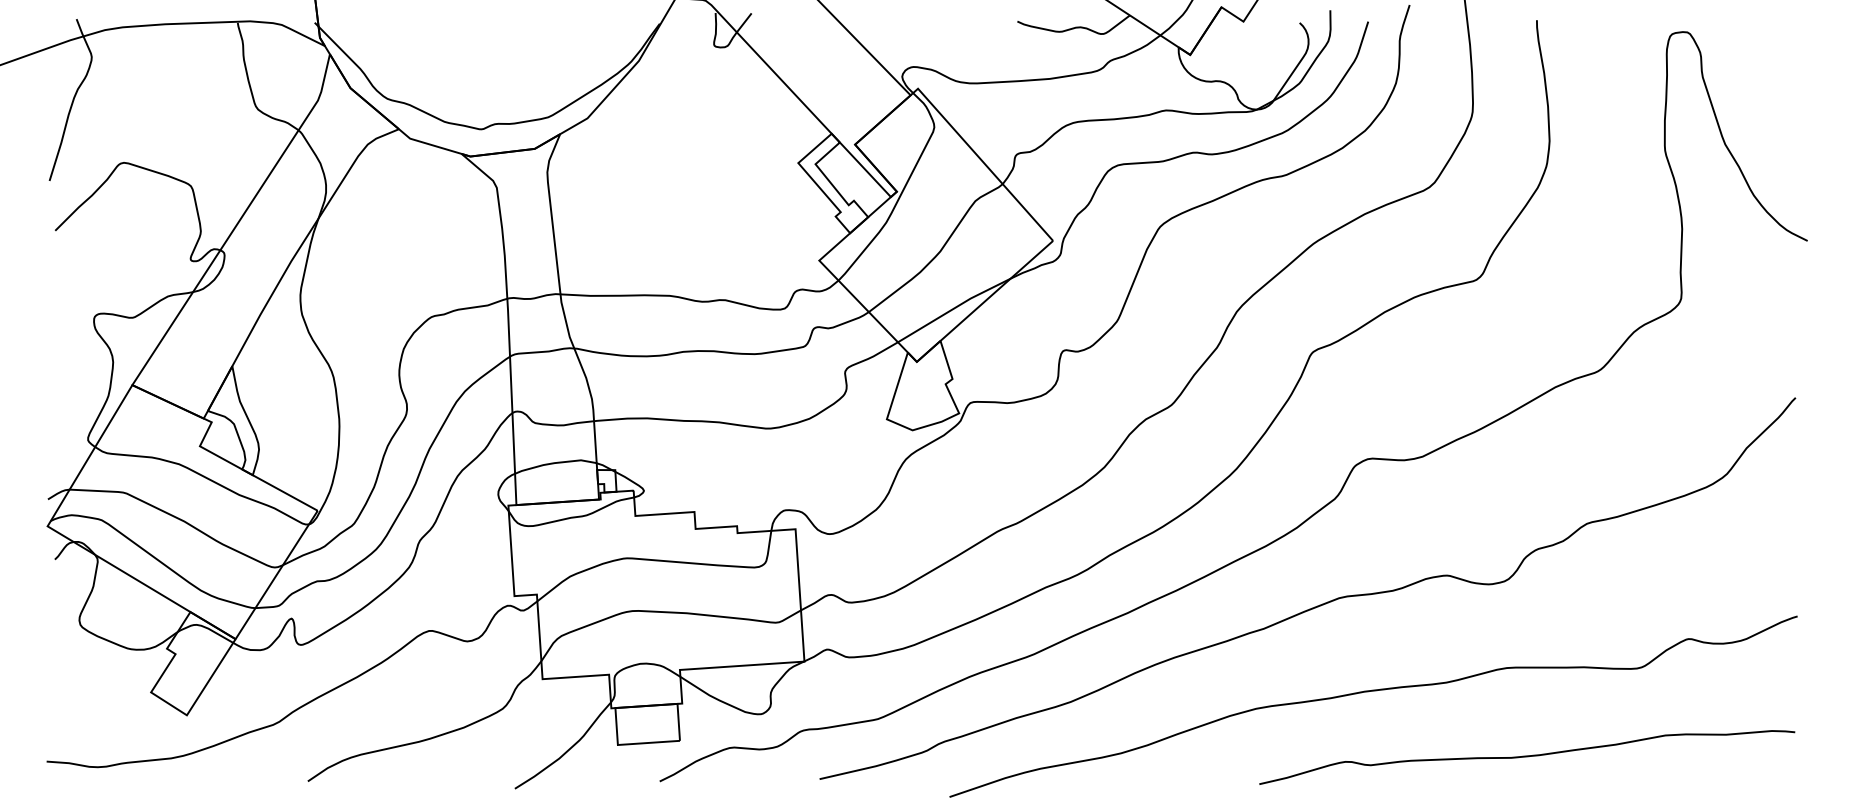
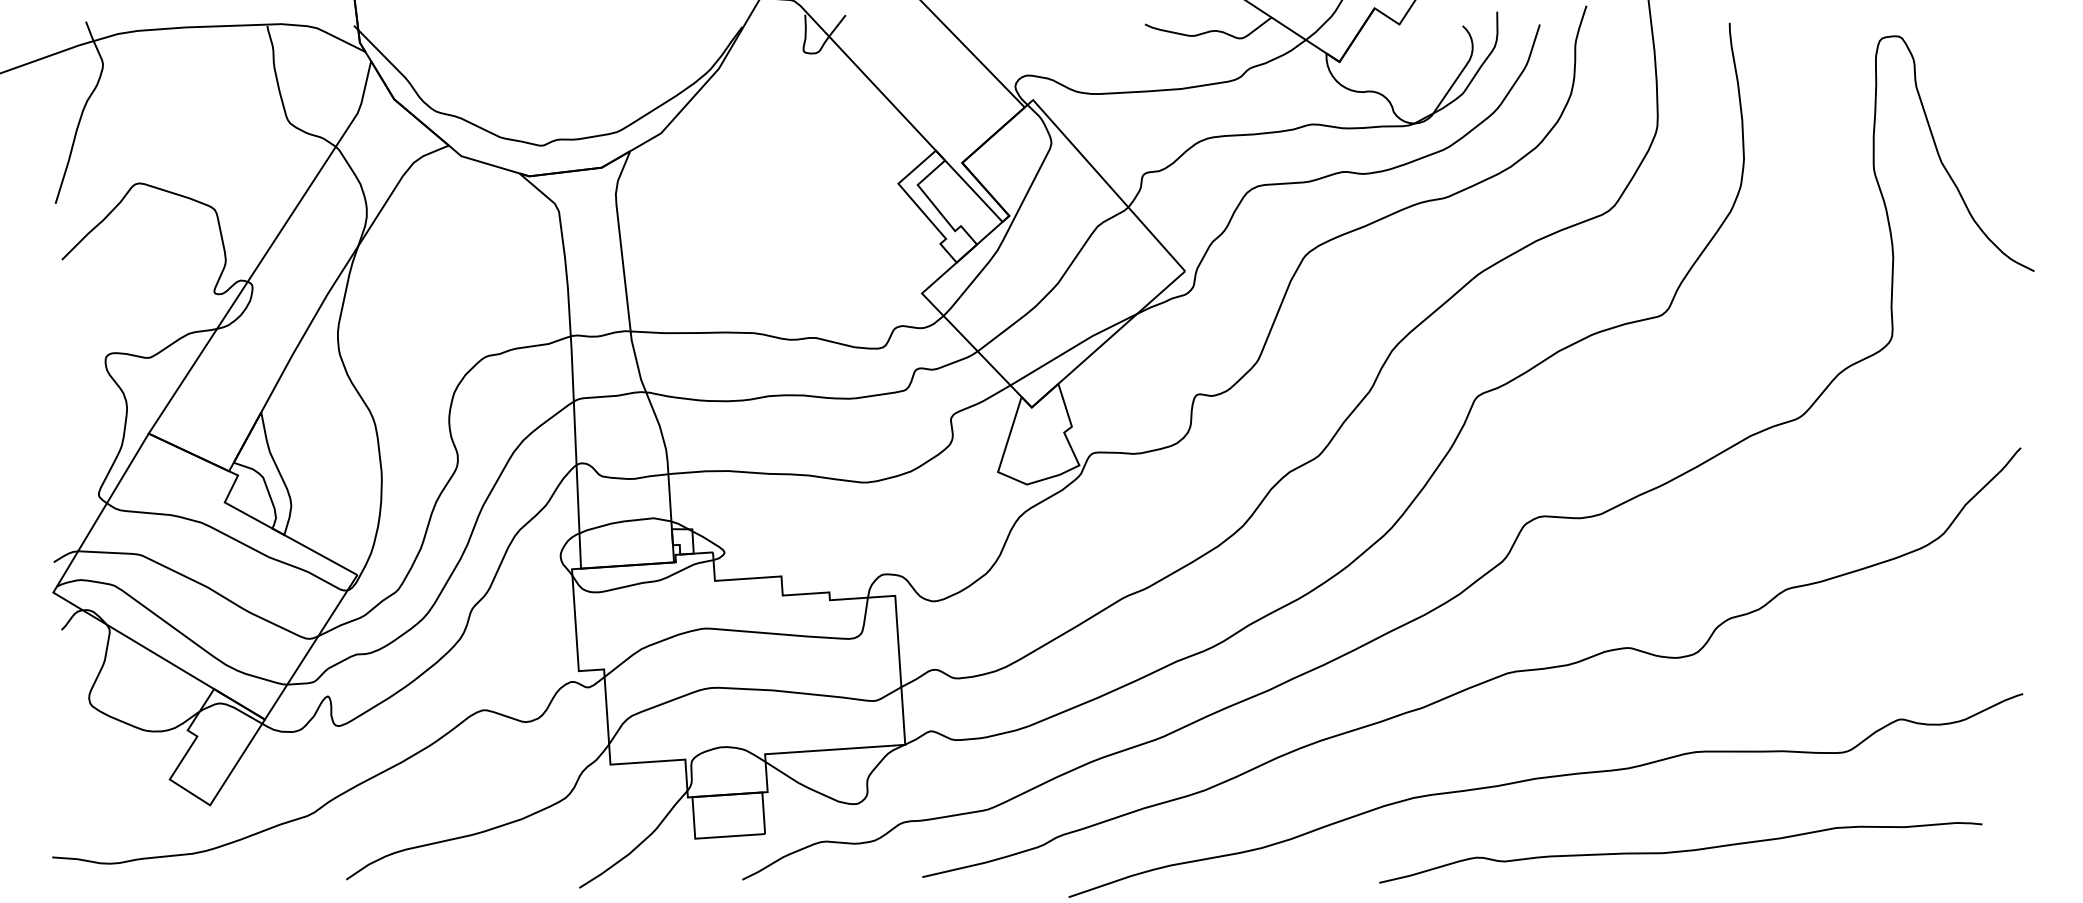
curve: (1526, 757) -> (1680, 852), moved

